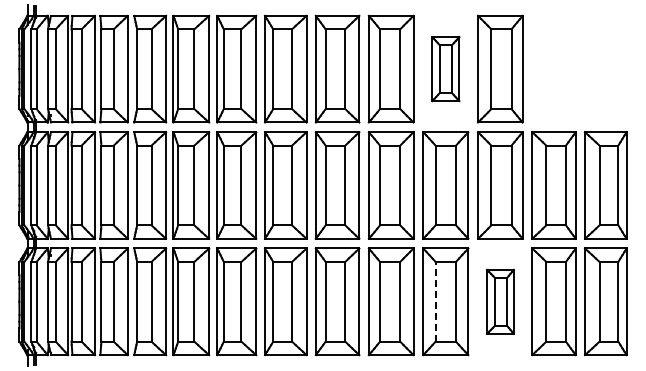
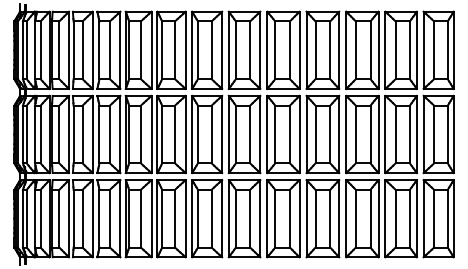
part: (445, 68) -> (322, 49), size x1.67
part: (579, 68) -> (419, 49), added
line: (435, 301) -> (315, 218), dashed -> solid
part: (500, 301) -> (362, 218), size x1.67

